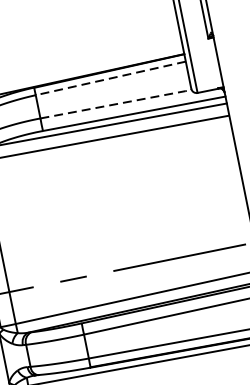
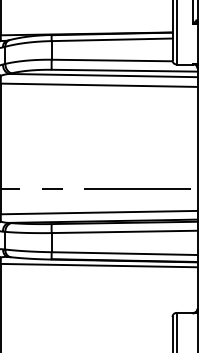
line: (109, 78) -> (111, 39), dashed -> solid
line: (117, 103) -> (113, 60), dashed -> solid

